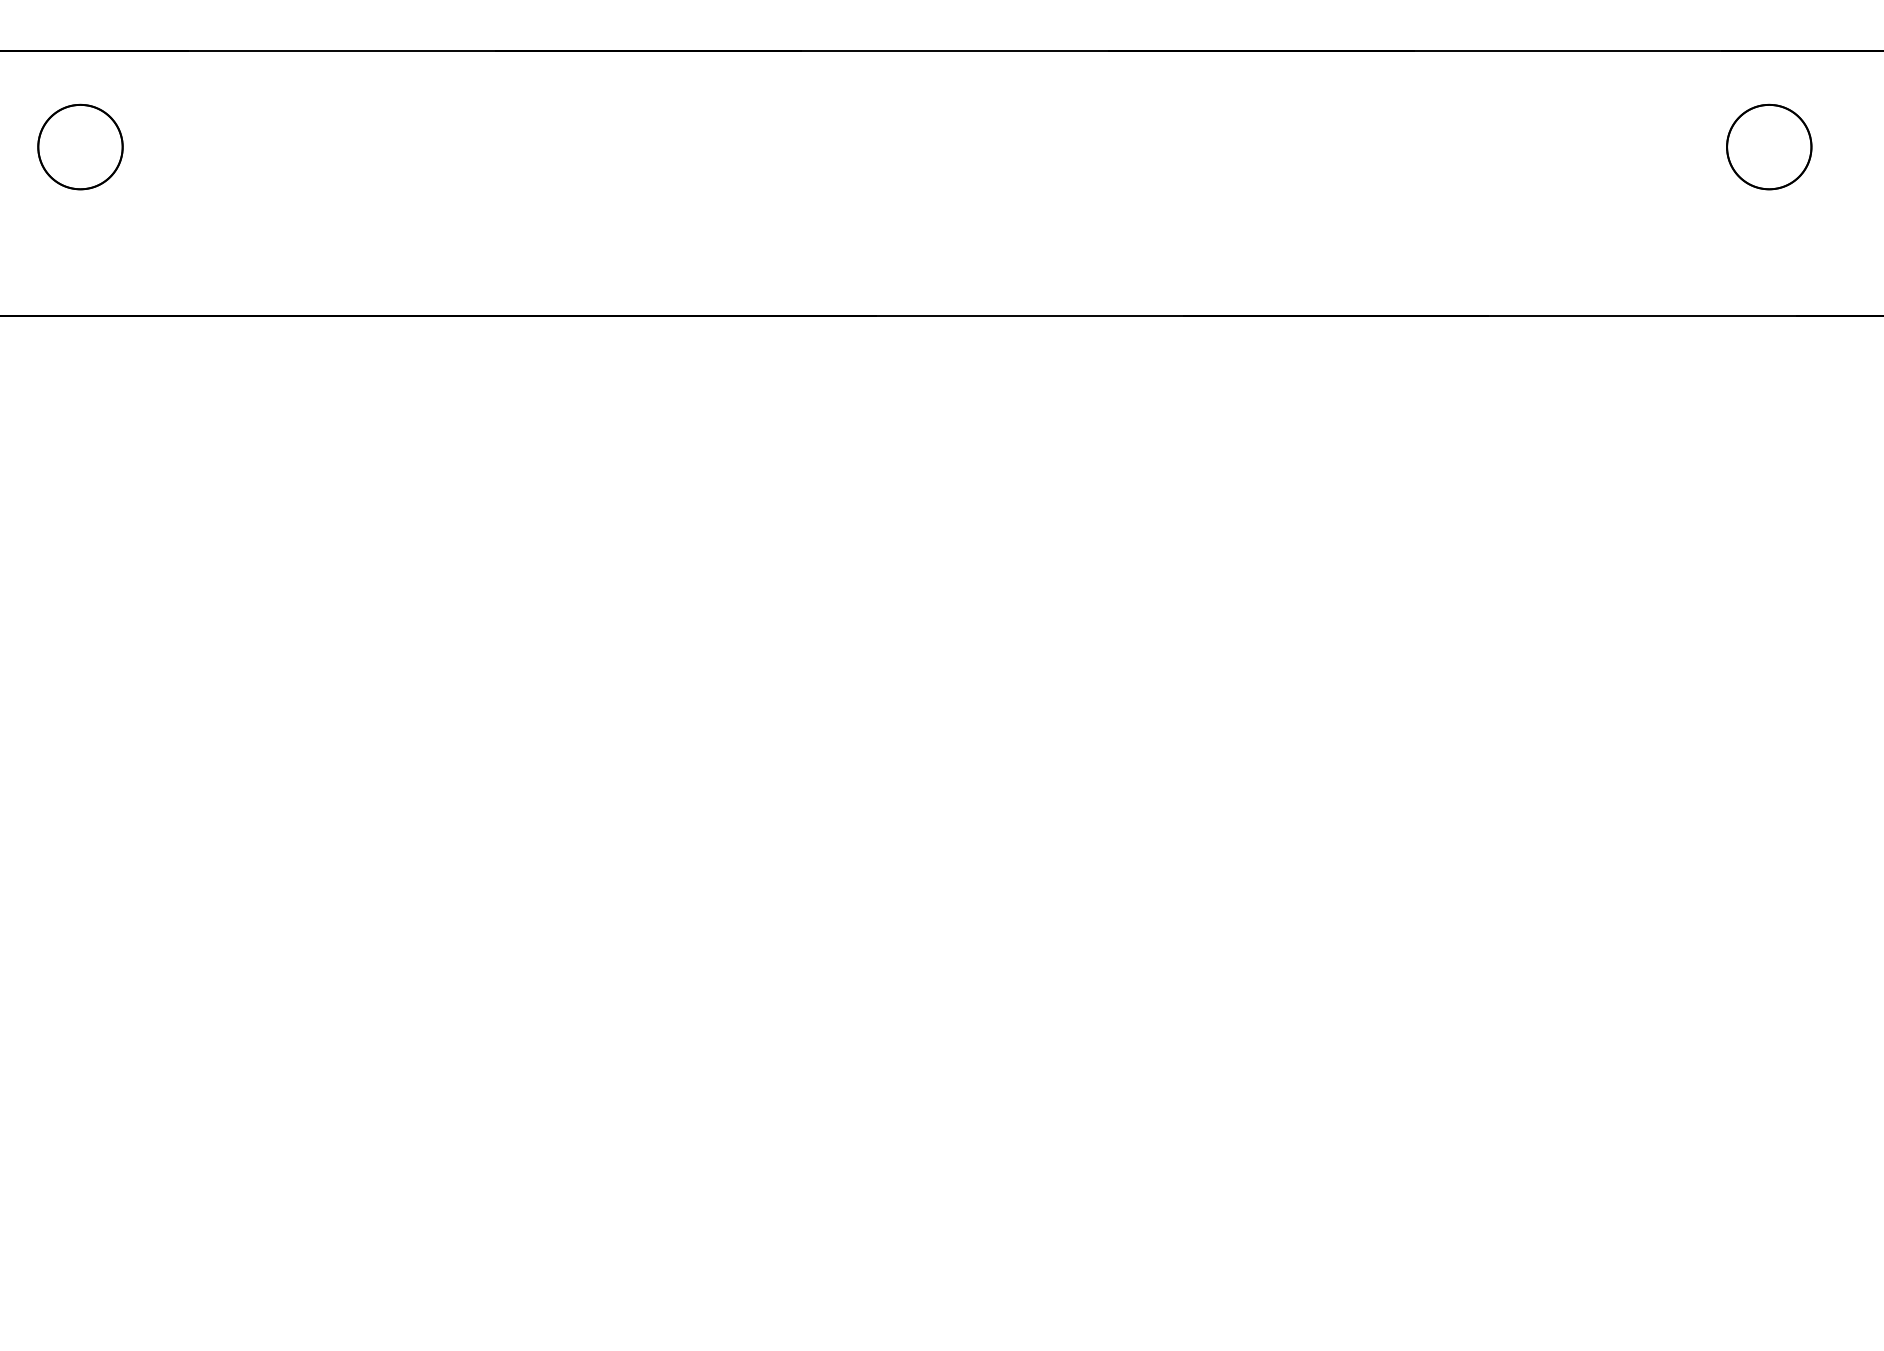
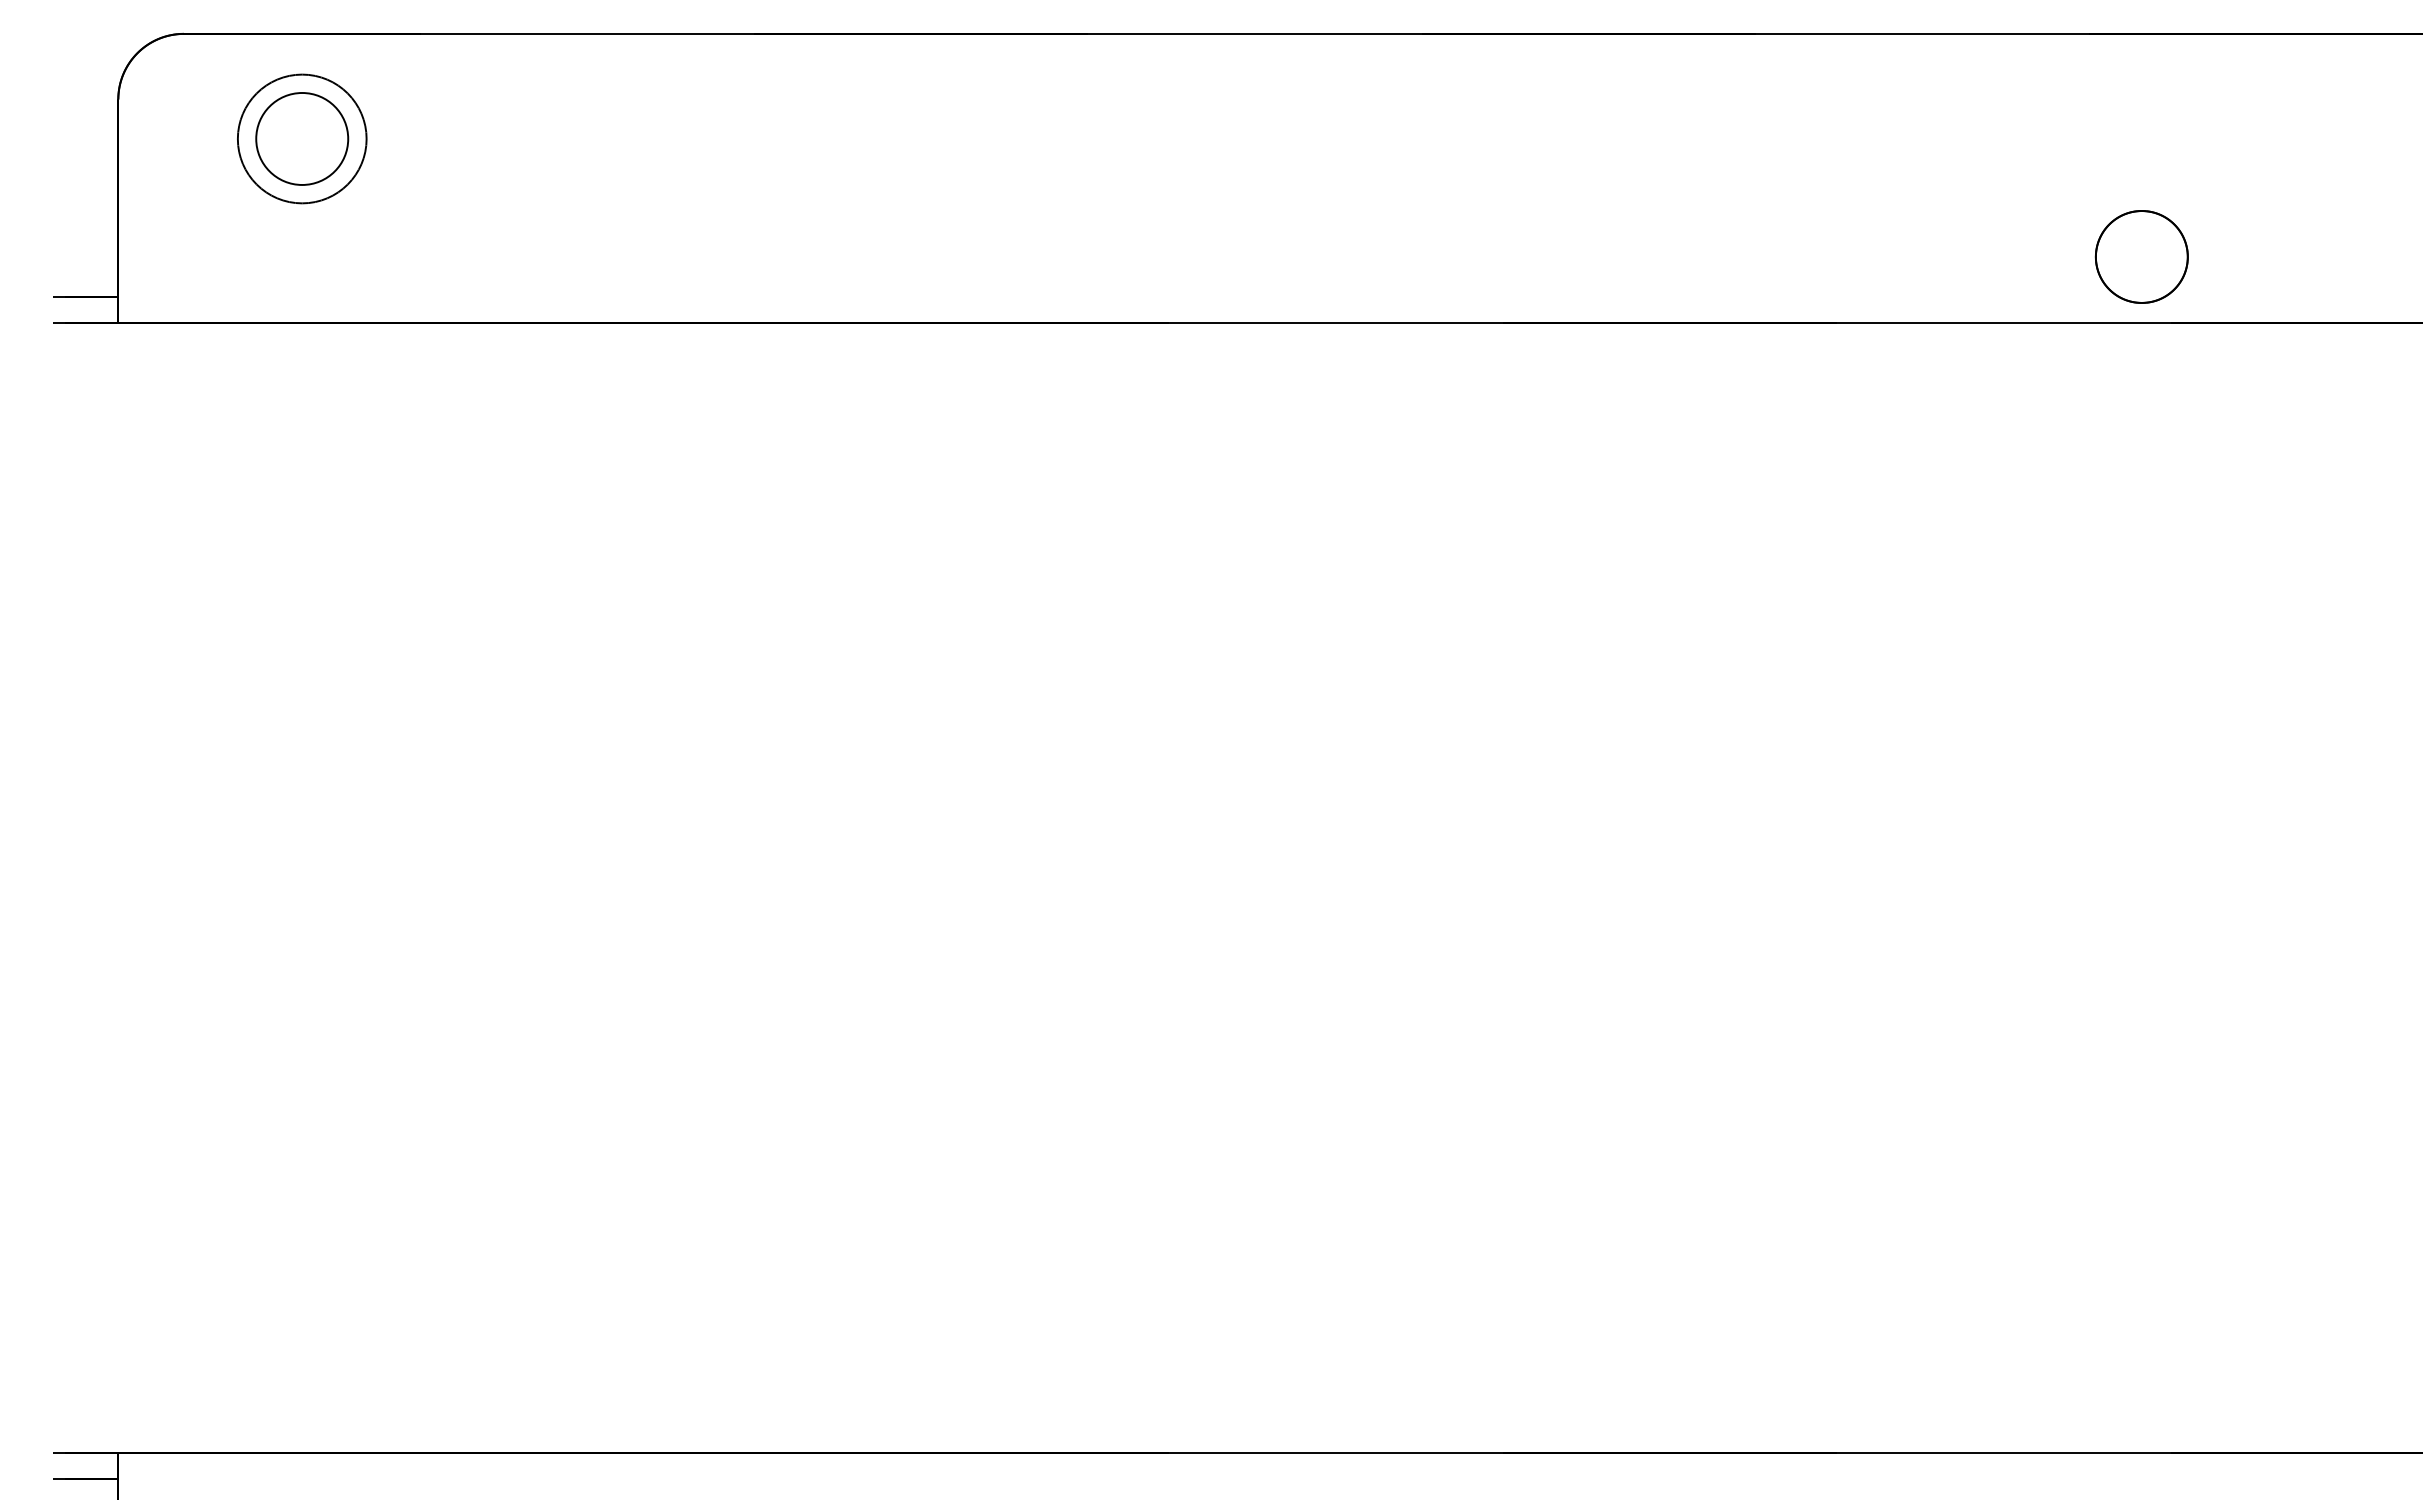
circle: (80, 146) -> (302, 138), size x1.4
part: (1768, 146) -> (2141, 256), moved

